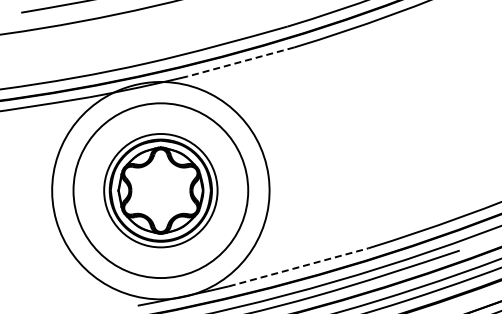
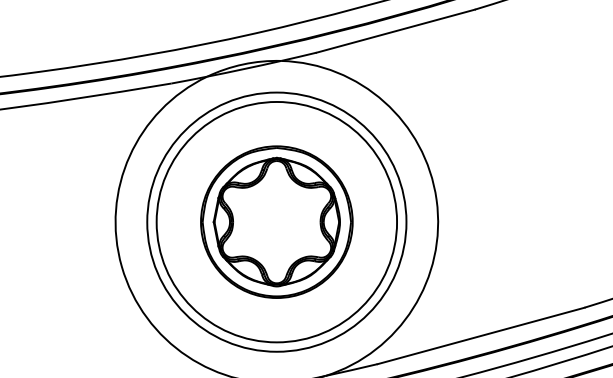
line: (240, 62) -> (394, 31), dashed -> solid
circle: (160, 190) -> (276, 221), size x1.43
line: (299, 267) -> (482, 336), dashed -> solid

